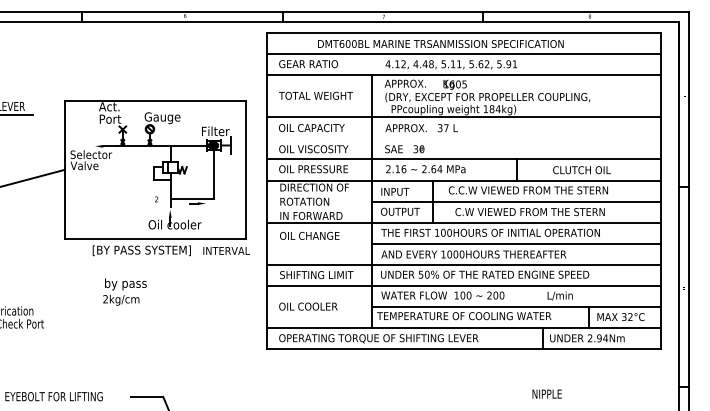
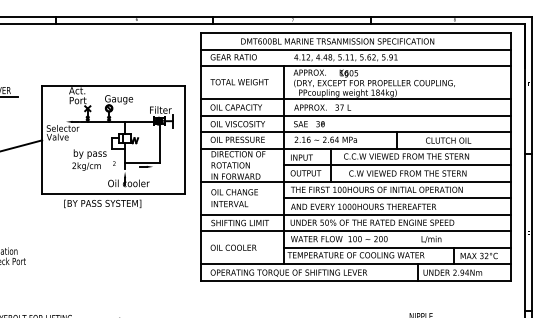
line: (463, 138) -> (355, 115), added
text: (226, 250) -> (229, 203), moved
text: (124, 291) -> (89, 159), moved

